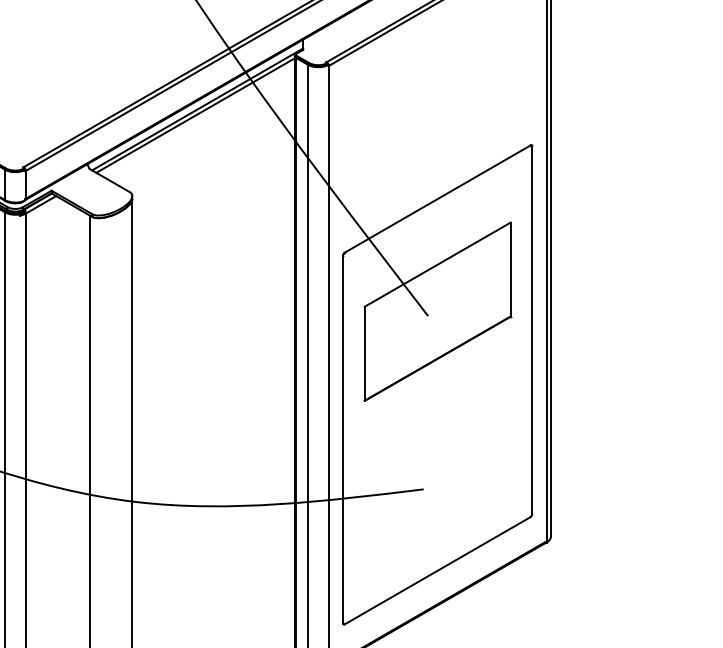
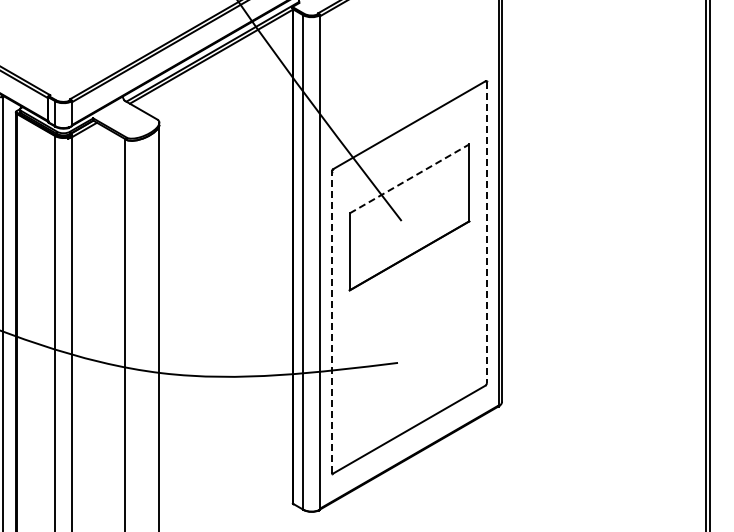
line: (437, 264) -> (409, 178), solid -> dashed
line: (531, 331) -> (486, 233), solid -> dashed
line: (342, 438) -> (331, 321), solid -> dashed

